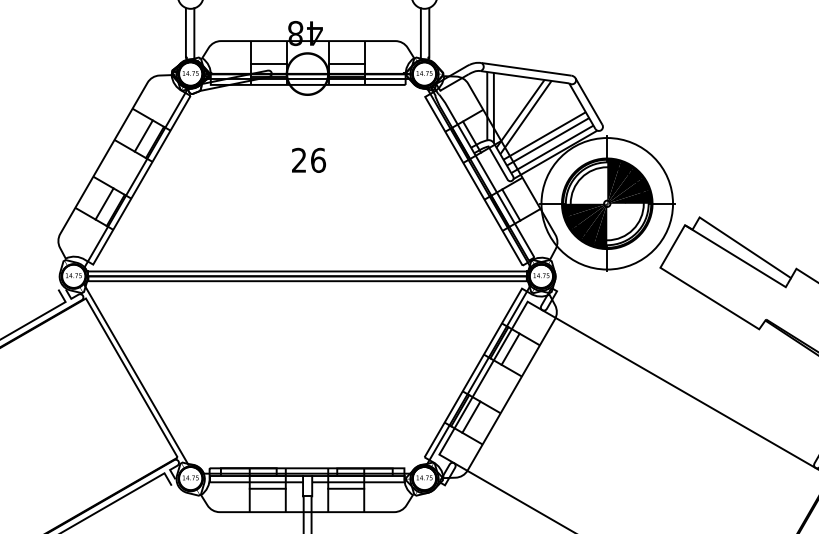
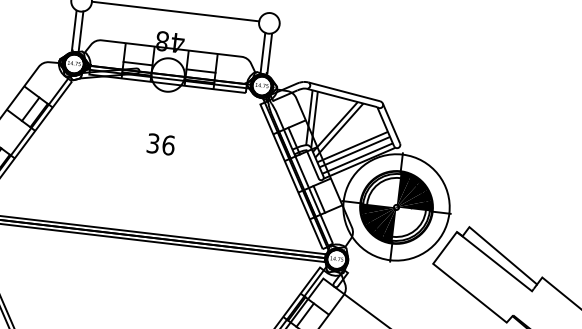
text: (299, 160) -> (153, 143), 26 -> 36

